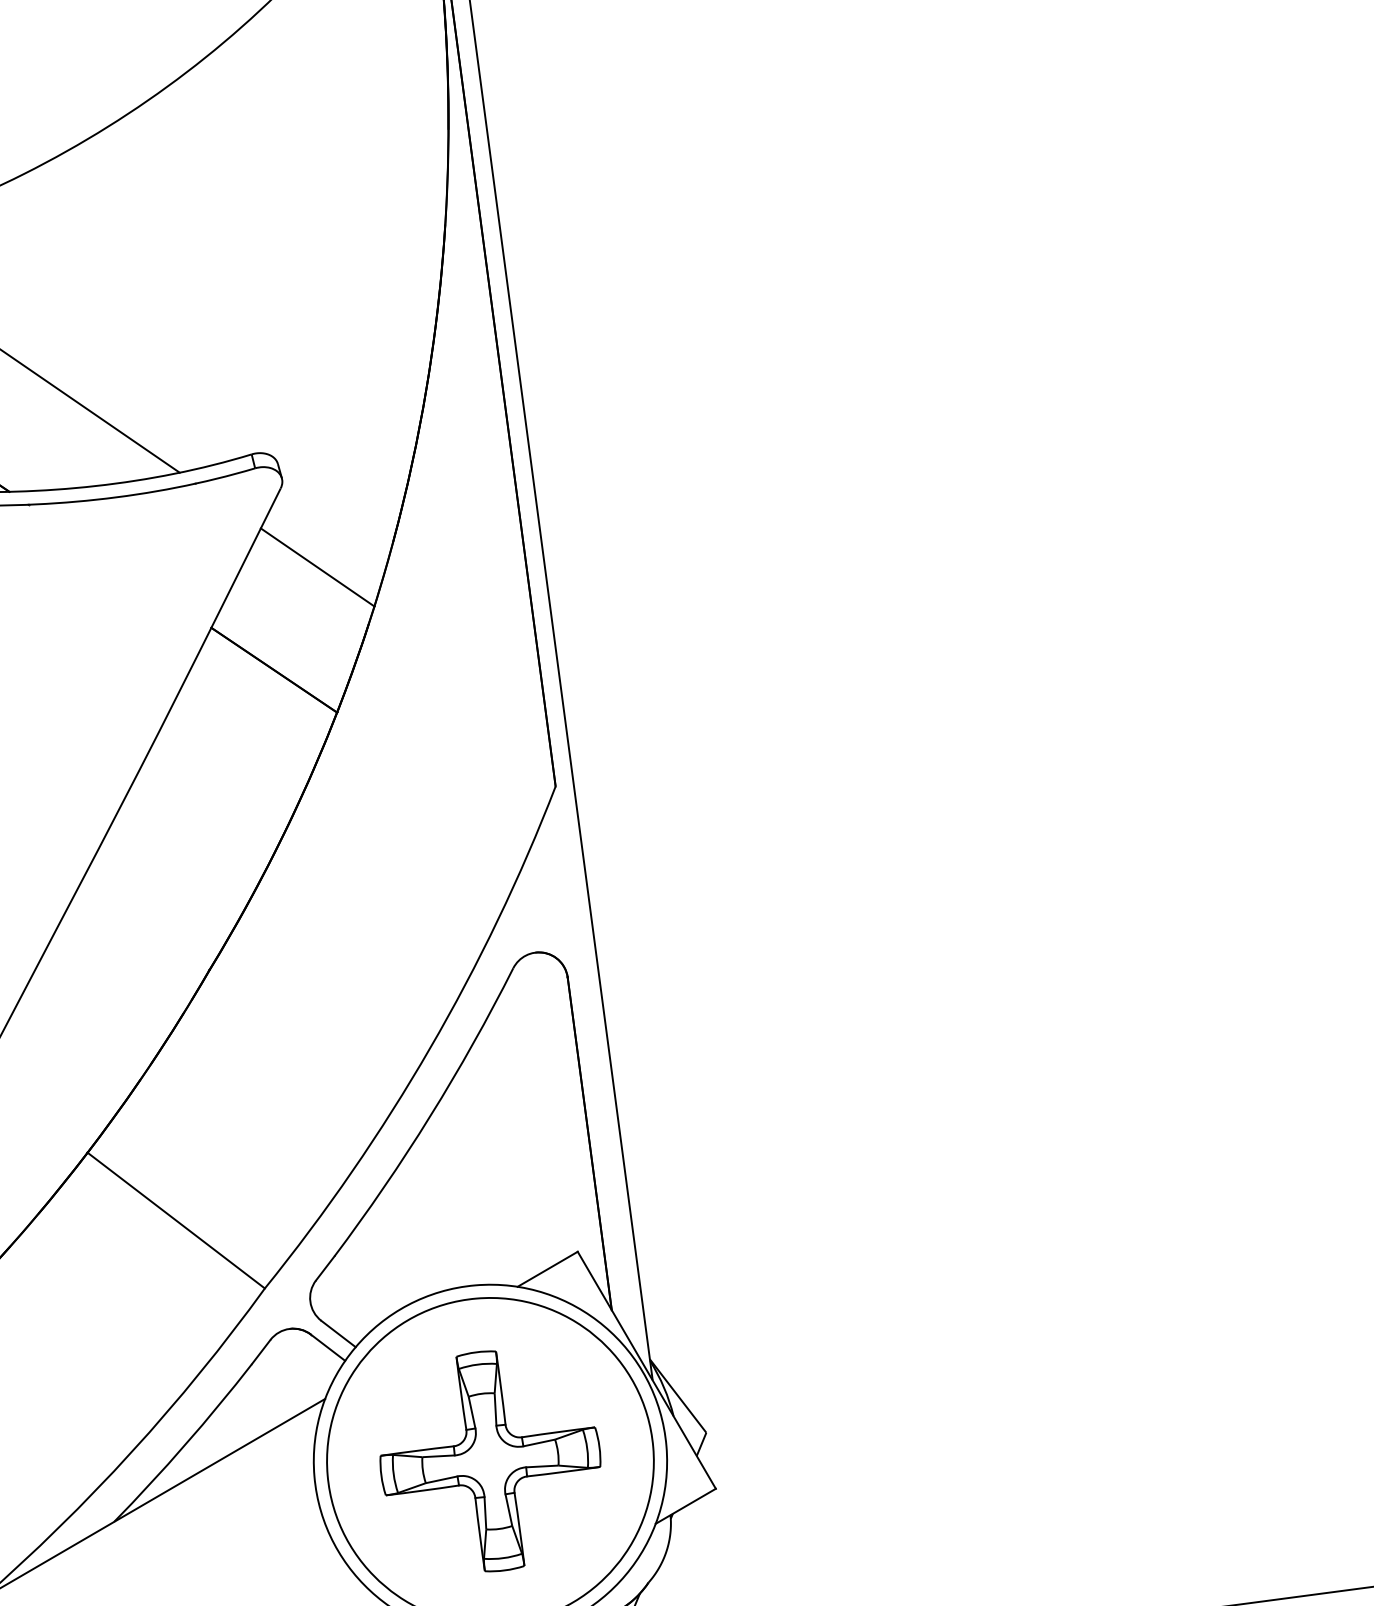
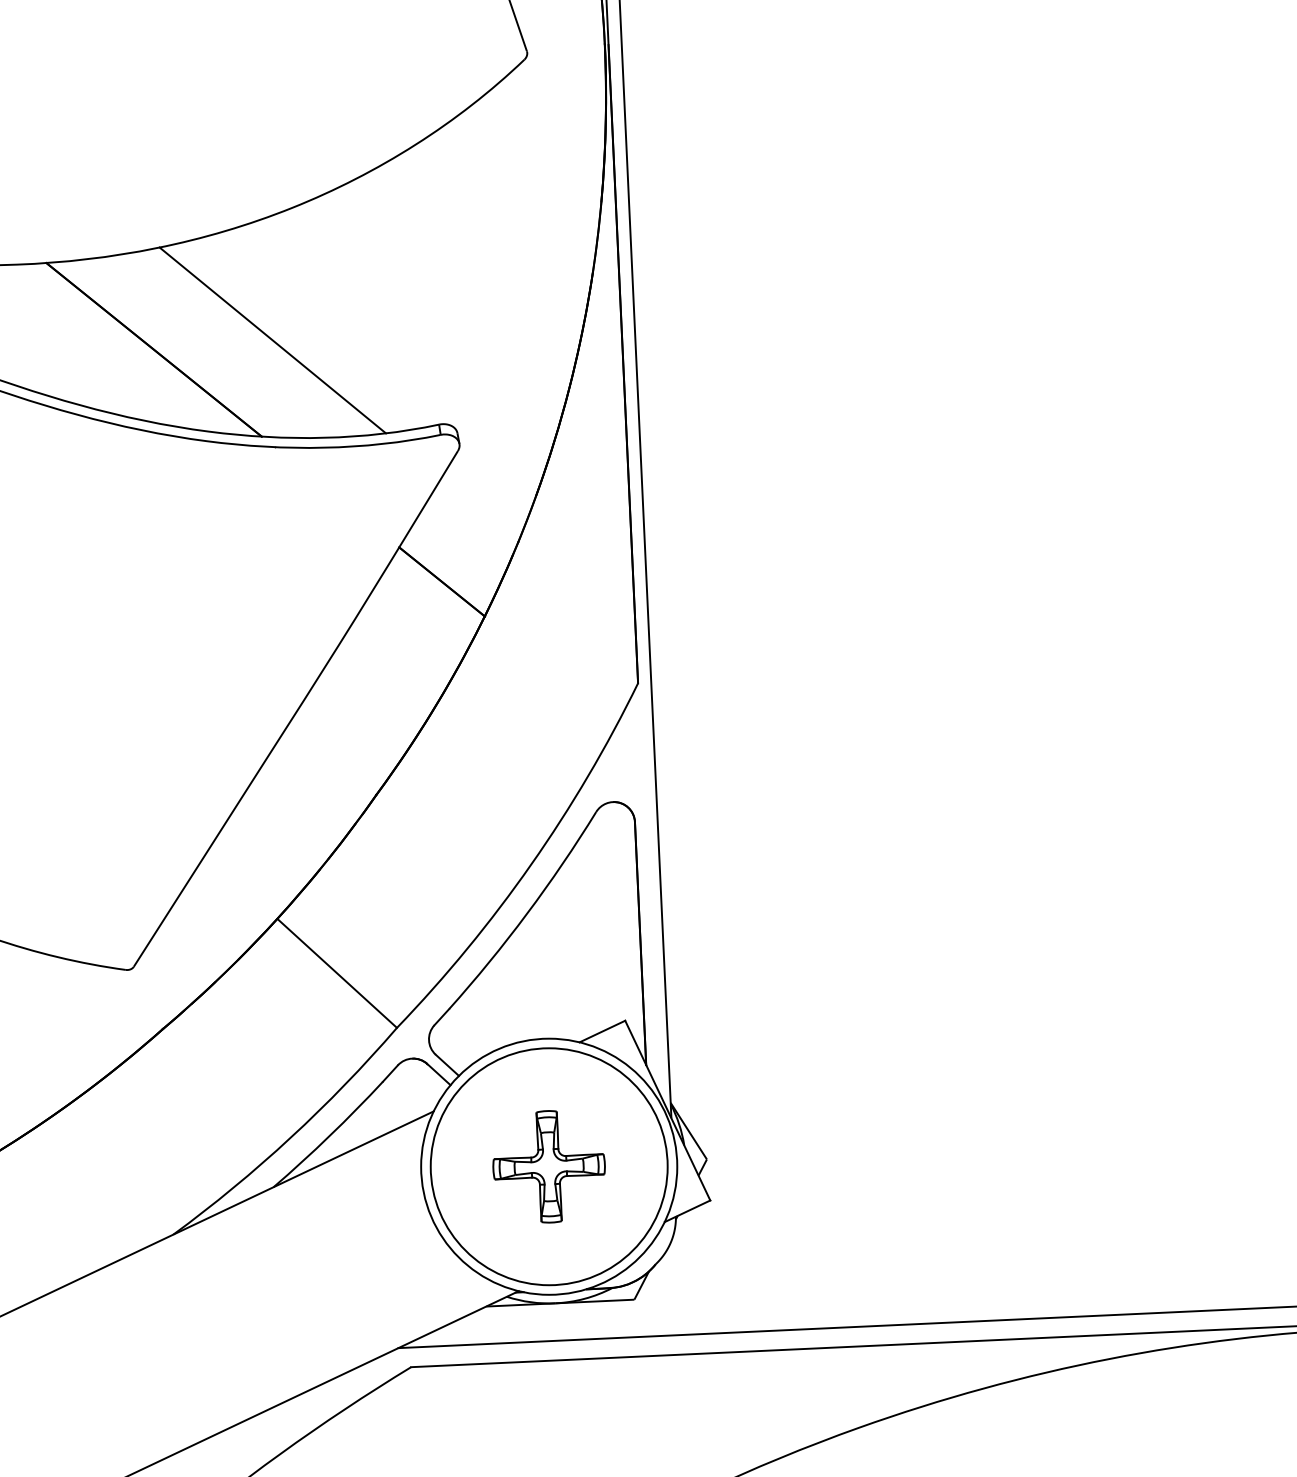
line: (317, 567) -> (479, 510), removed
part: (489, 1461) -> (548, 1166), size x0.7

